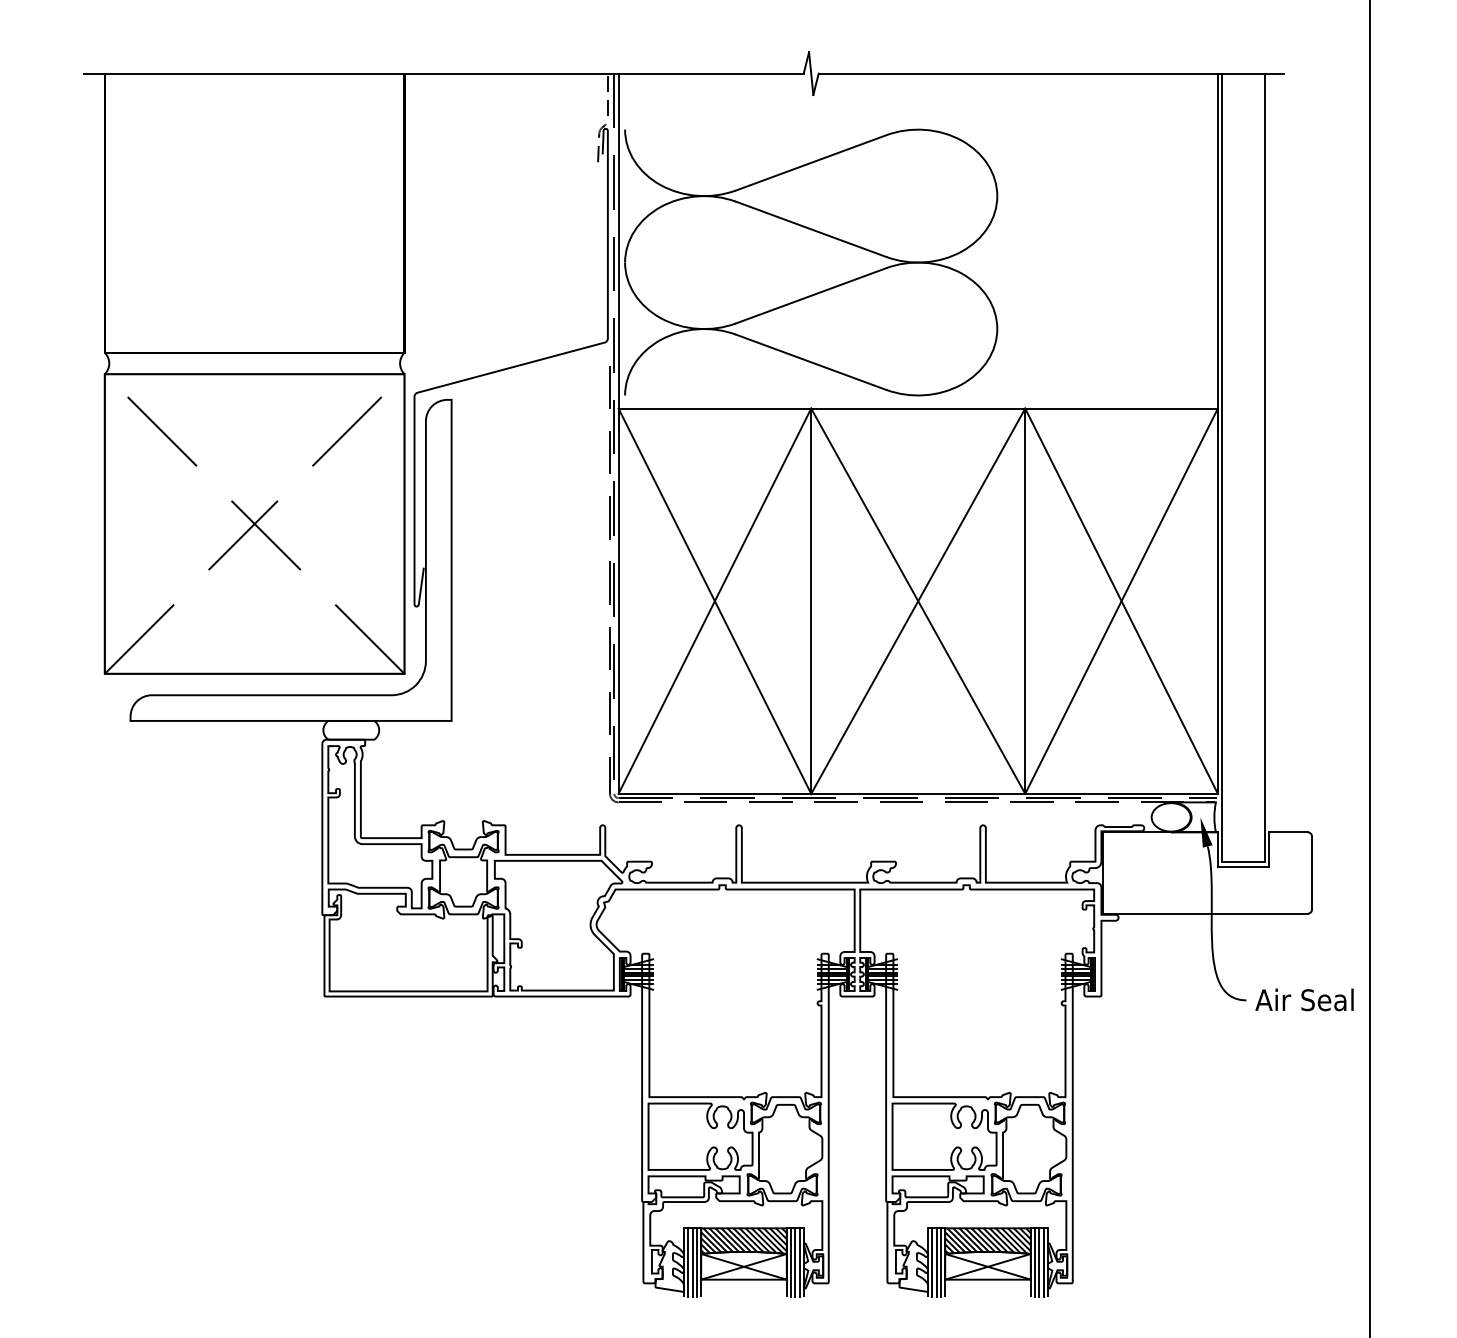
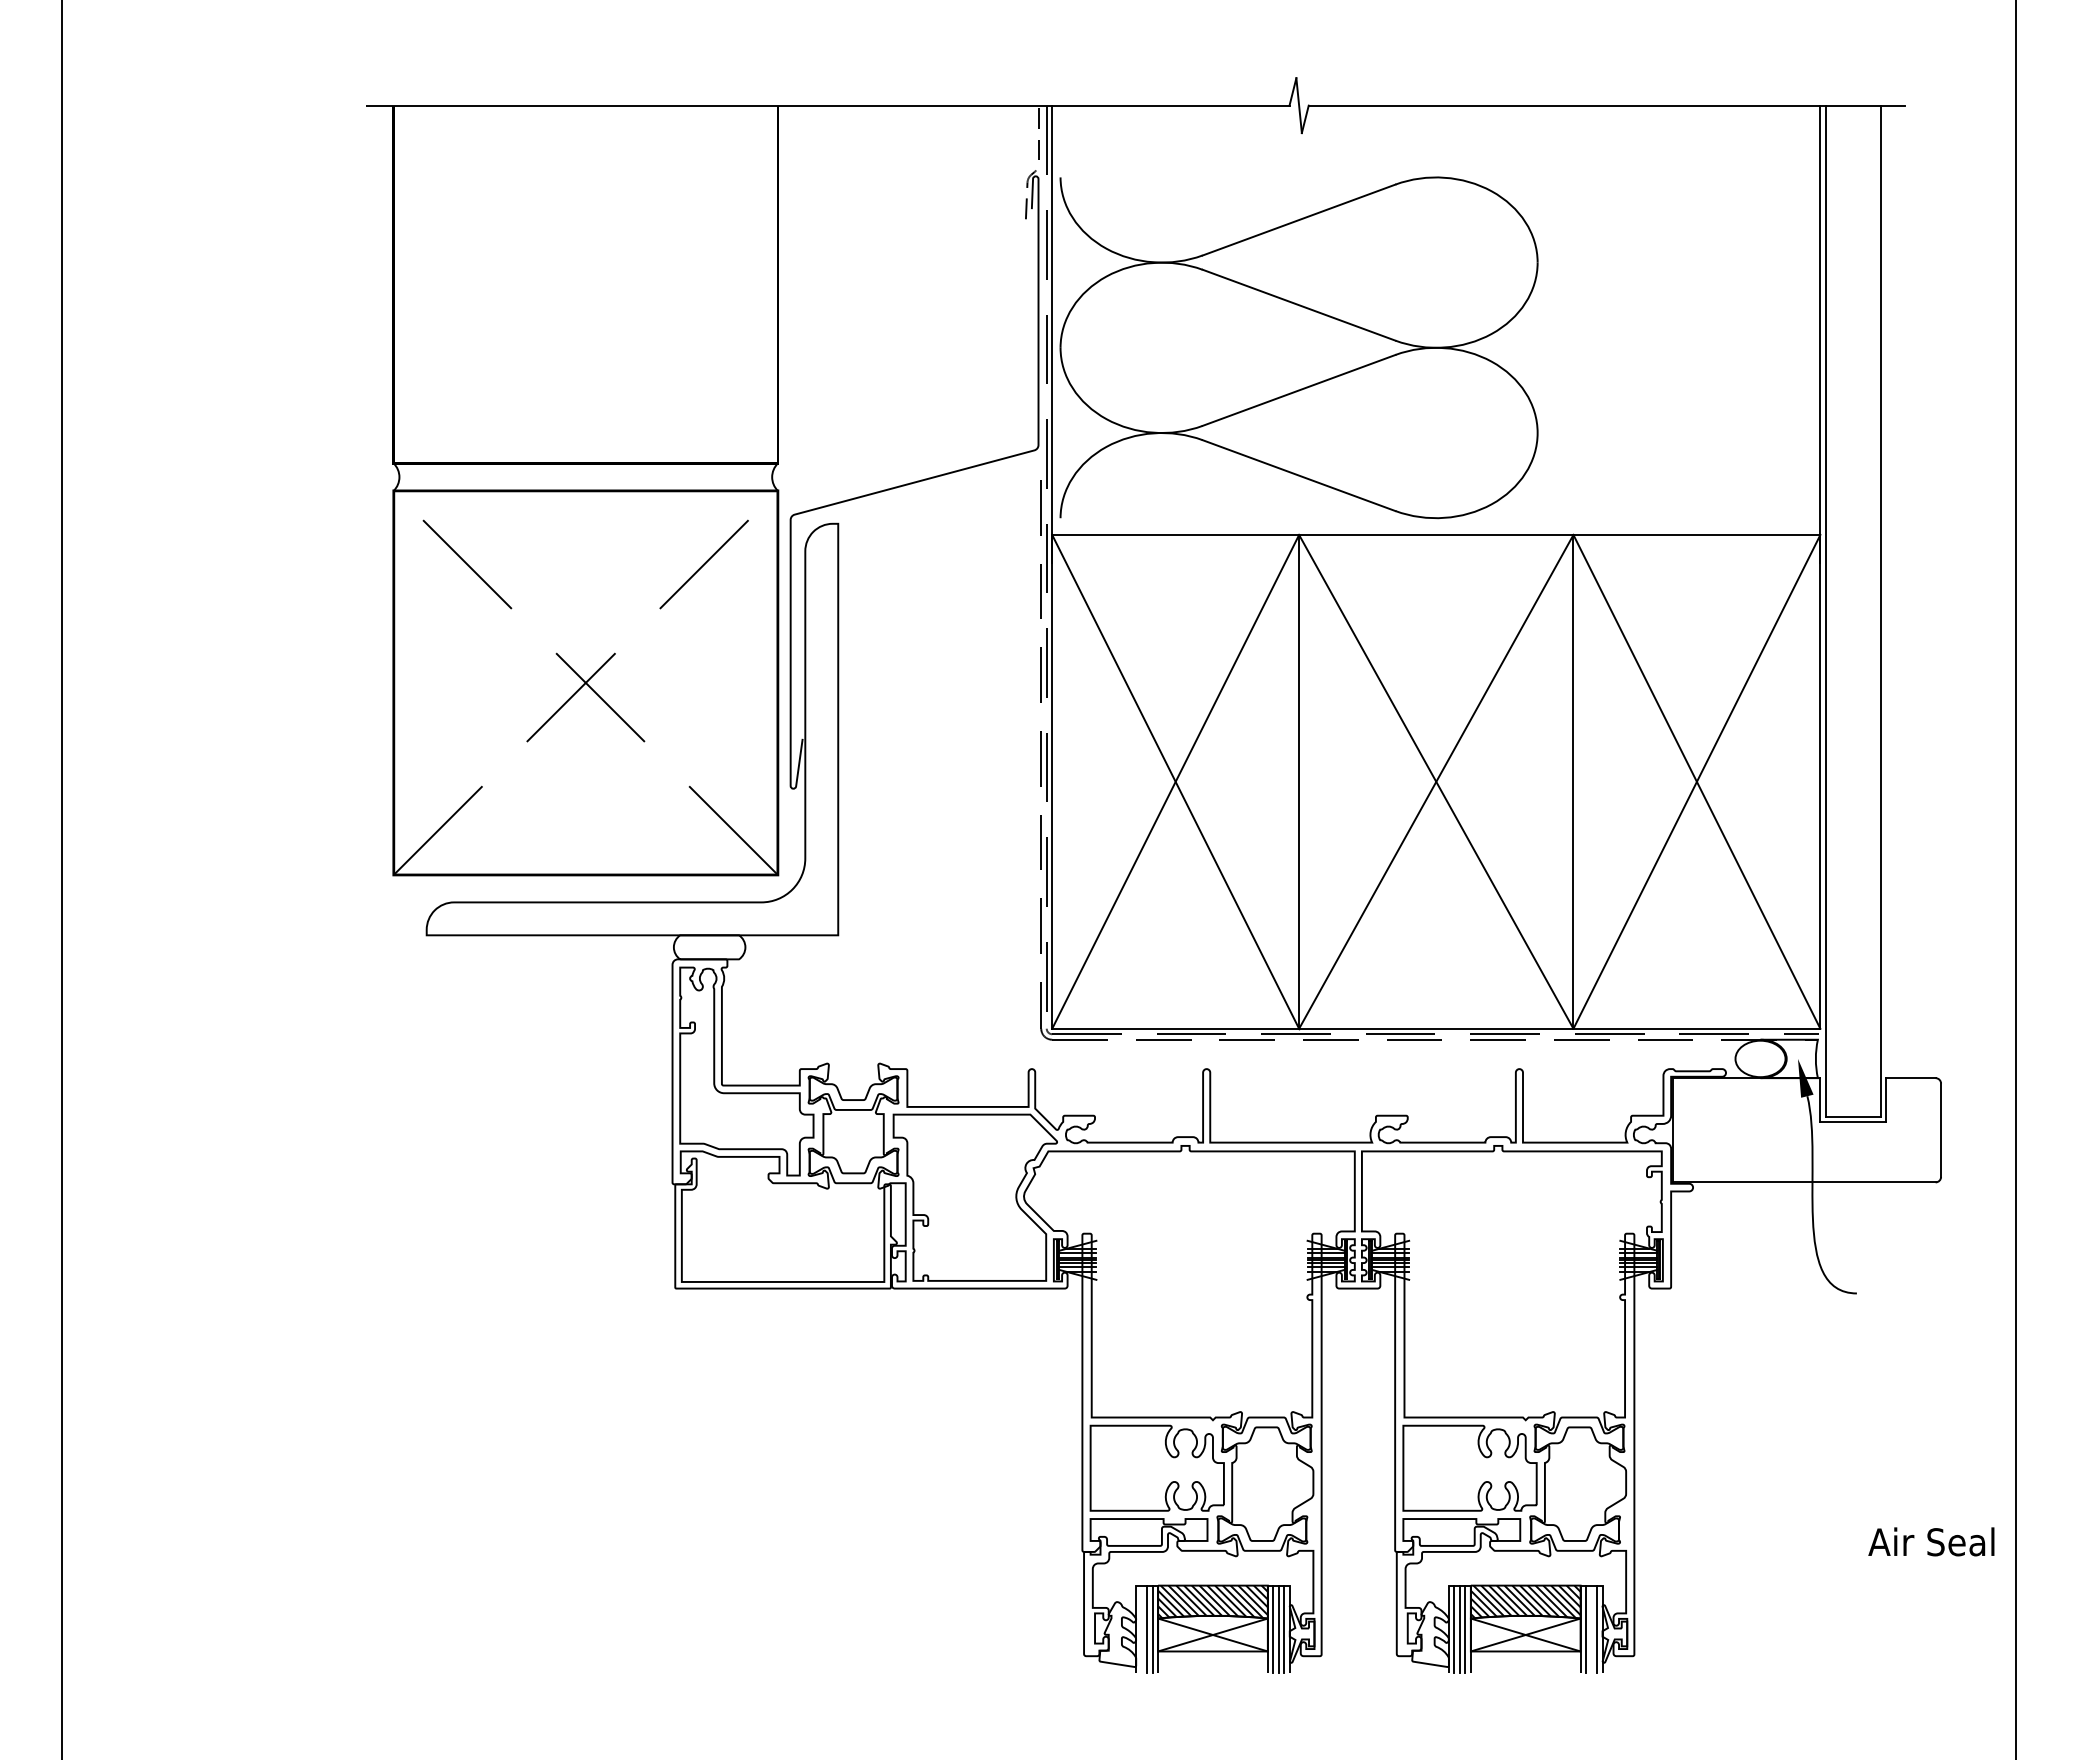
text: (1304, 999) -> (1931, 1541), moved
line: (688, 1262) -> (1141, 1629), removed
line: (1039, 1262) -> (1591, 1629), removed

